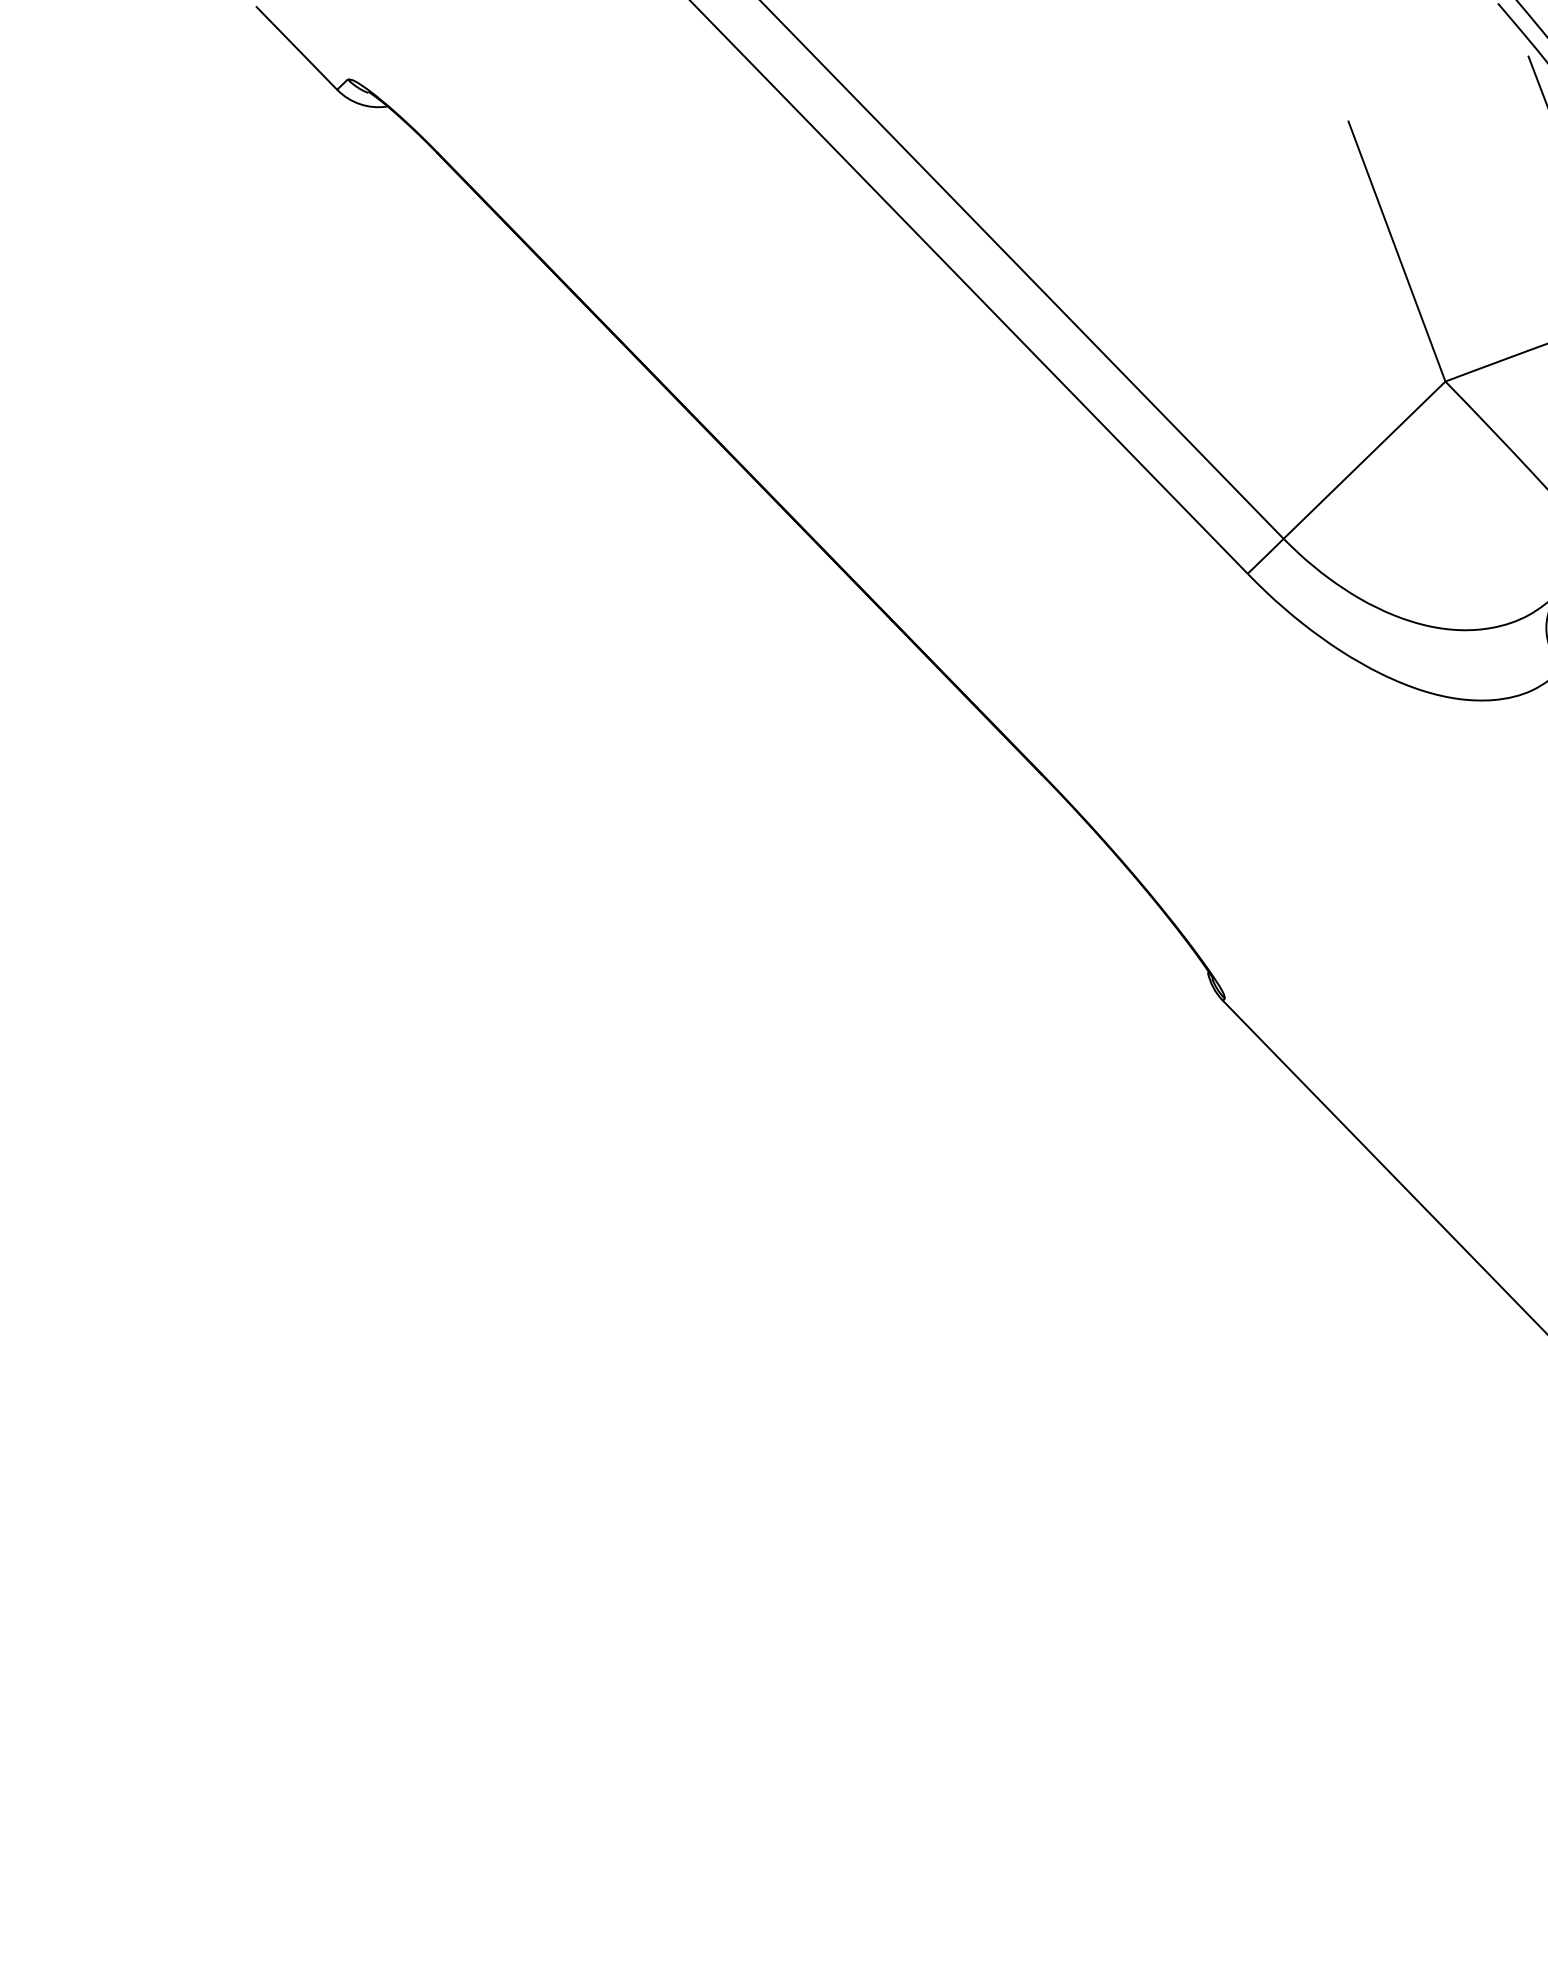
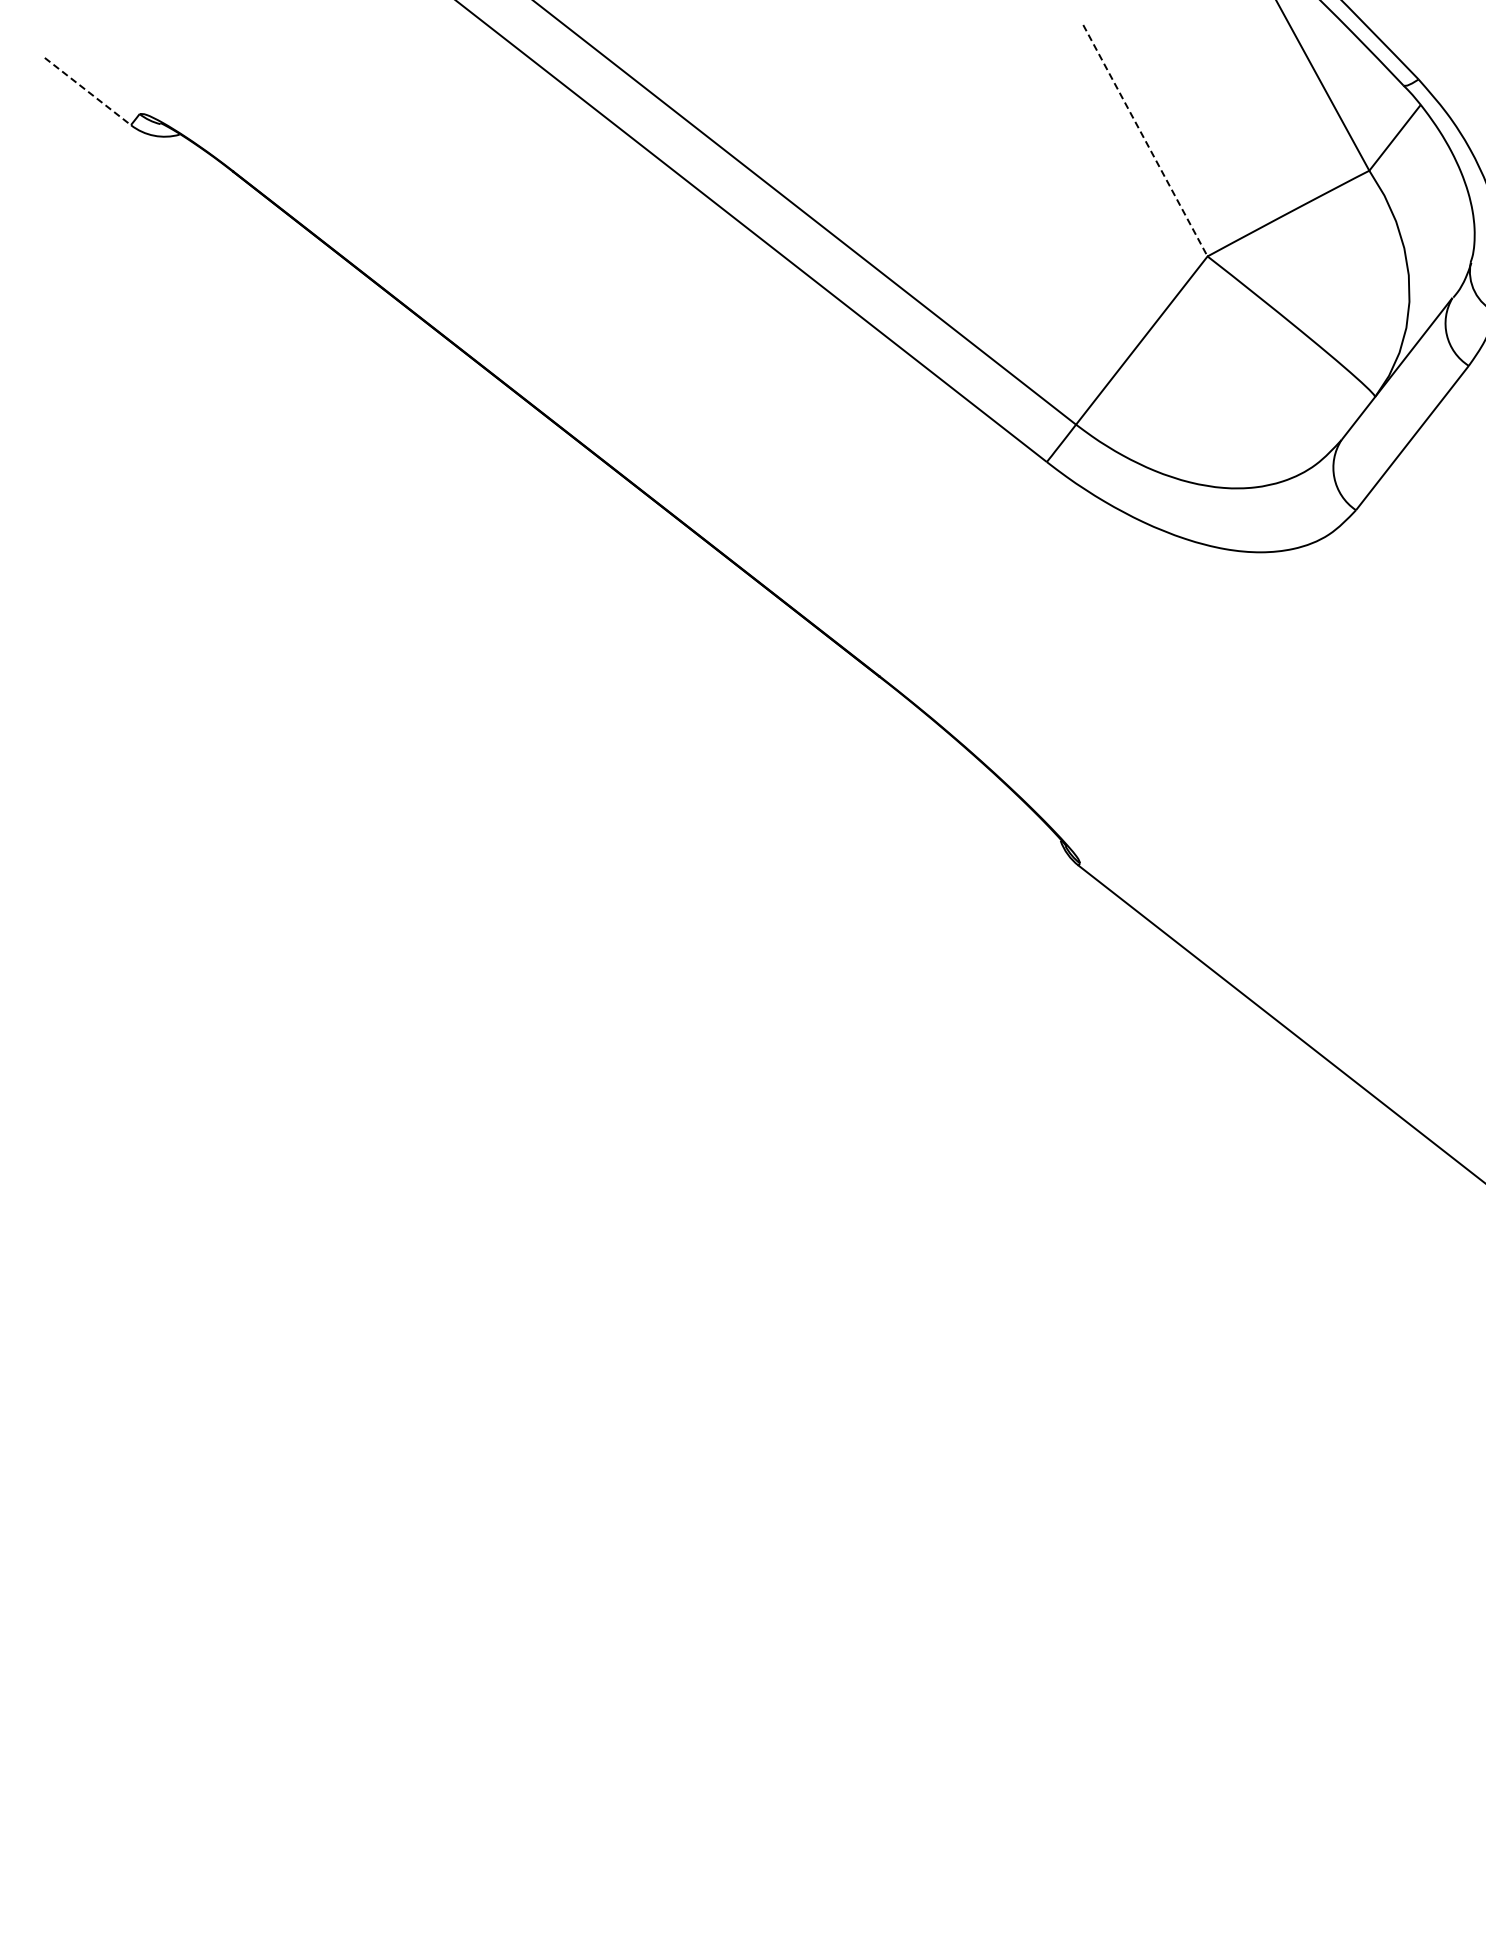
line: (296, 48) -> (87, 91), solid -> dashed
line: (1396, 252) -> (1145, 141), solid -> dashed

